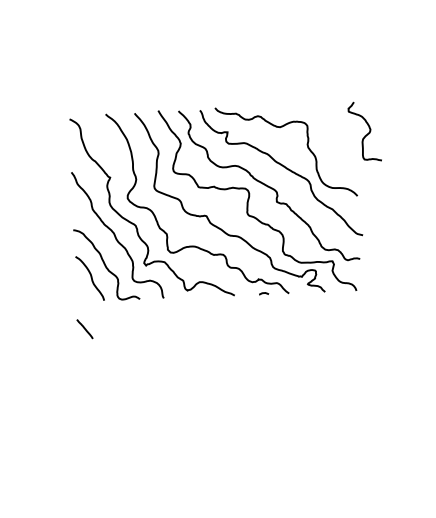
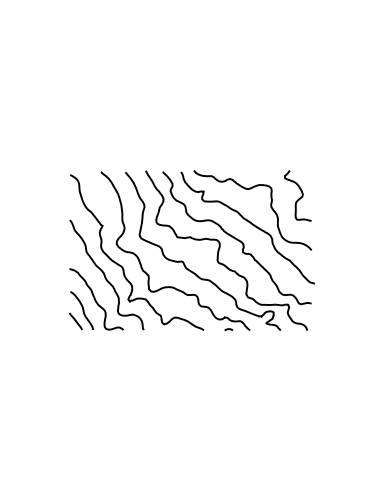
curve: (366, 133) -> (299, 197), moved
line: (84, 329) -> (75, 321), moved

